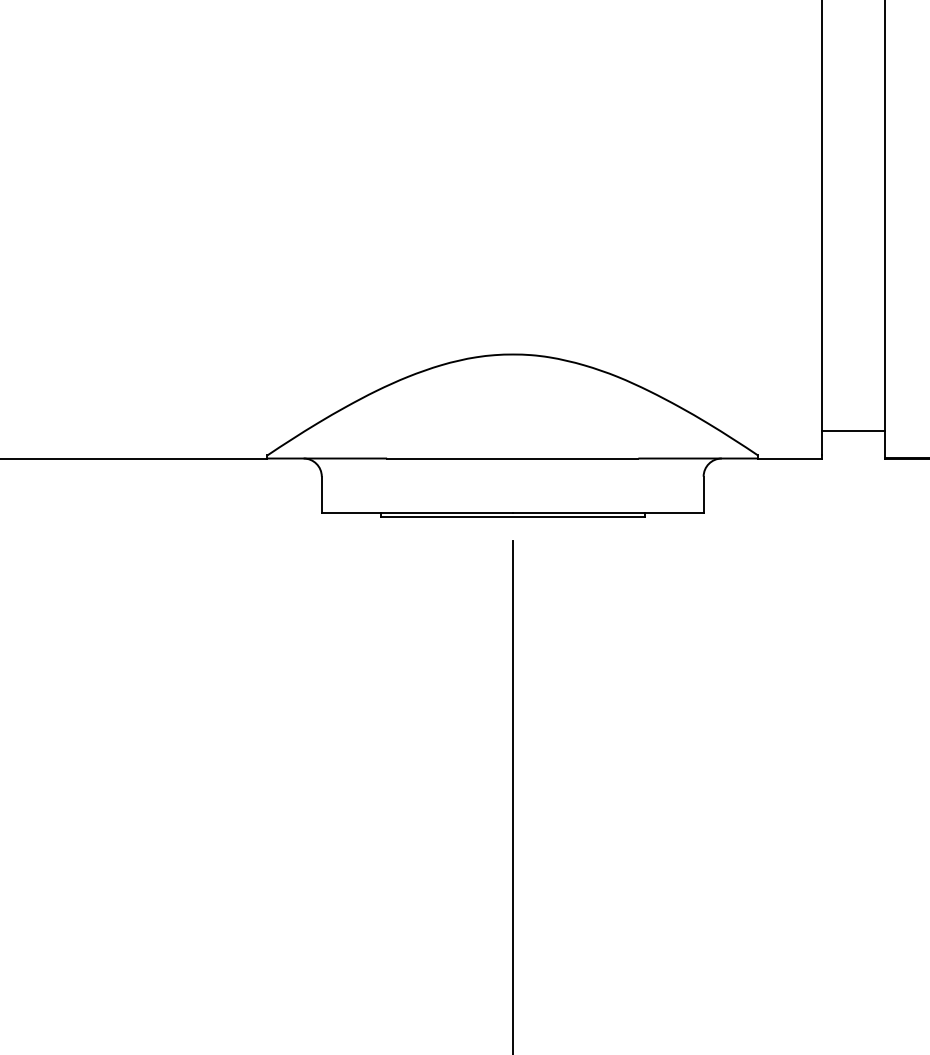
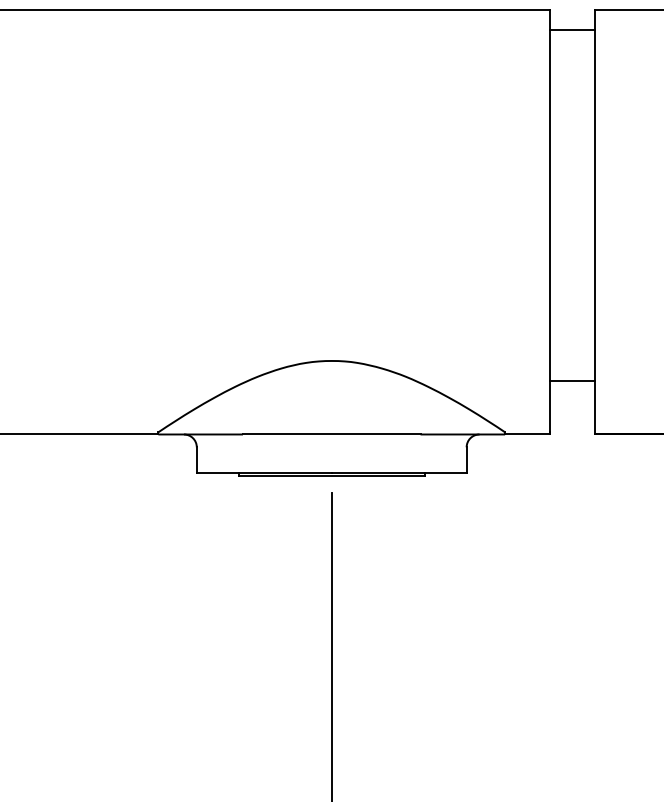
line: (853, 431) -> (572, 381), moved

